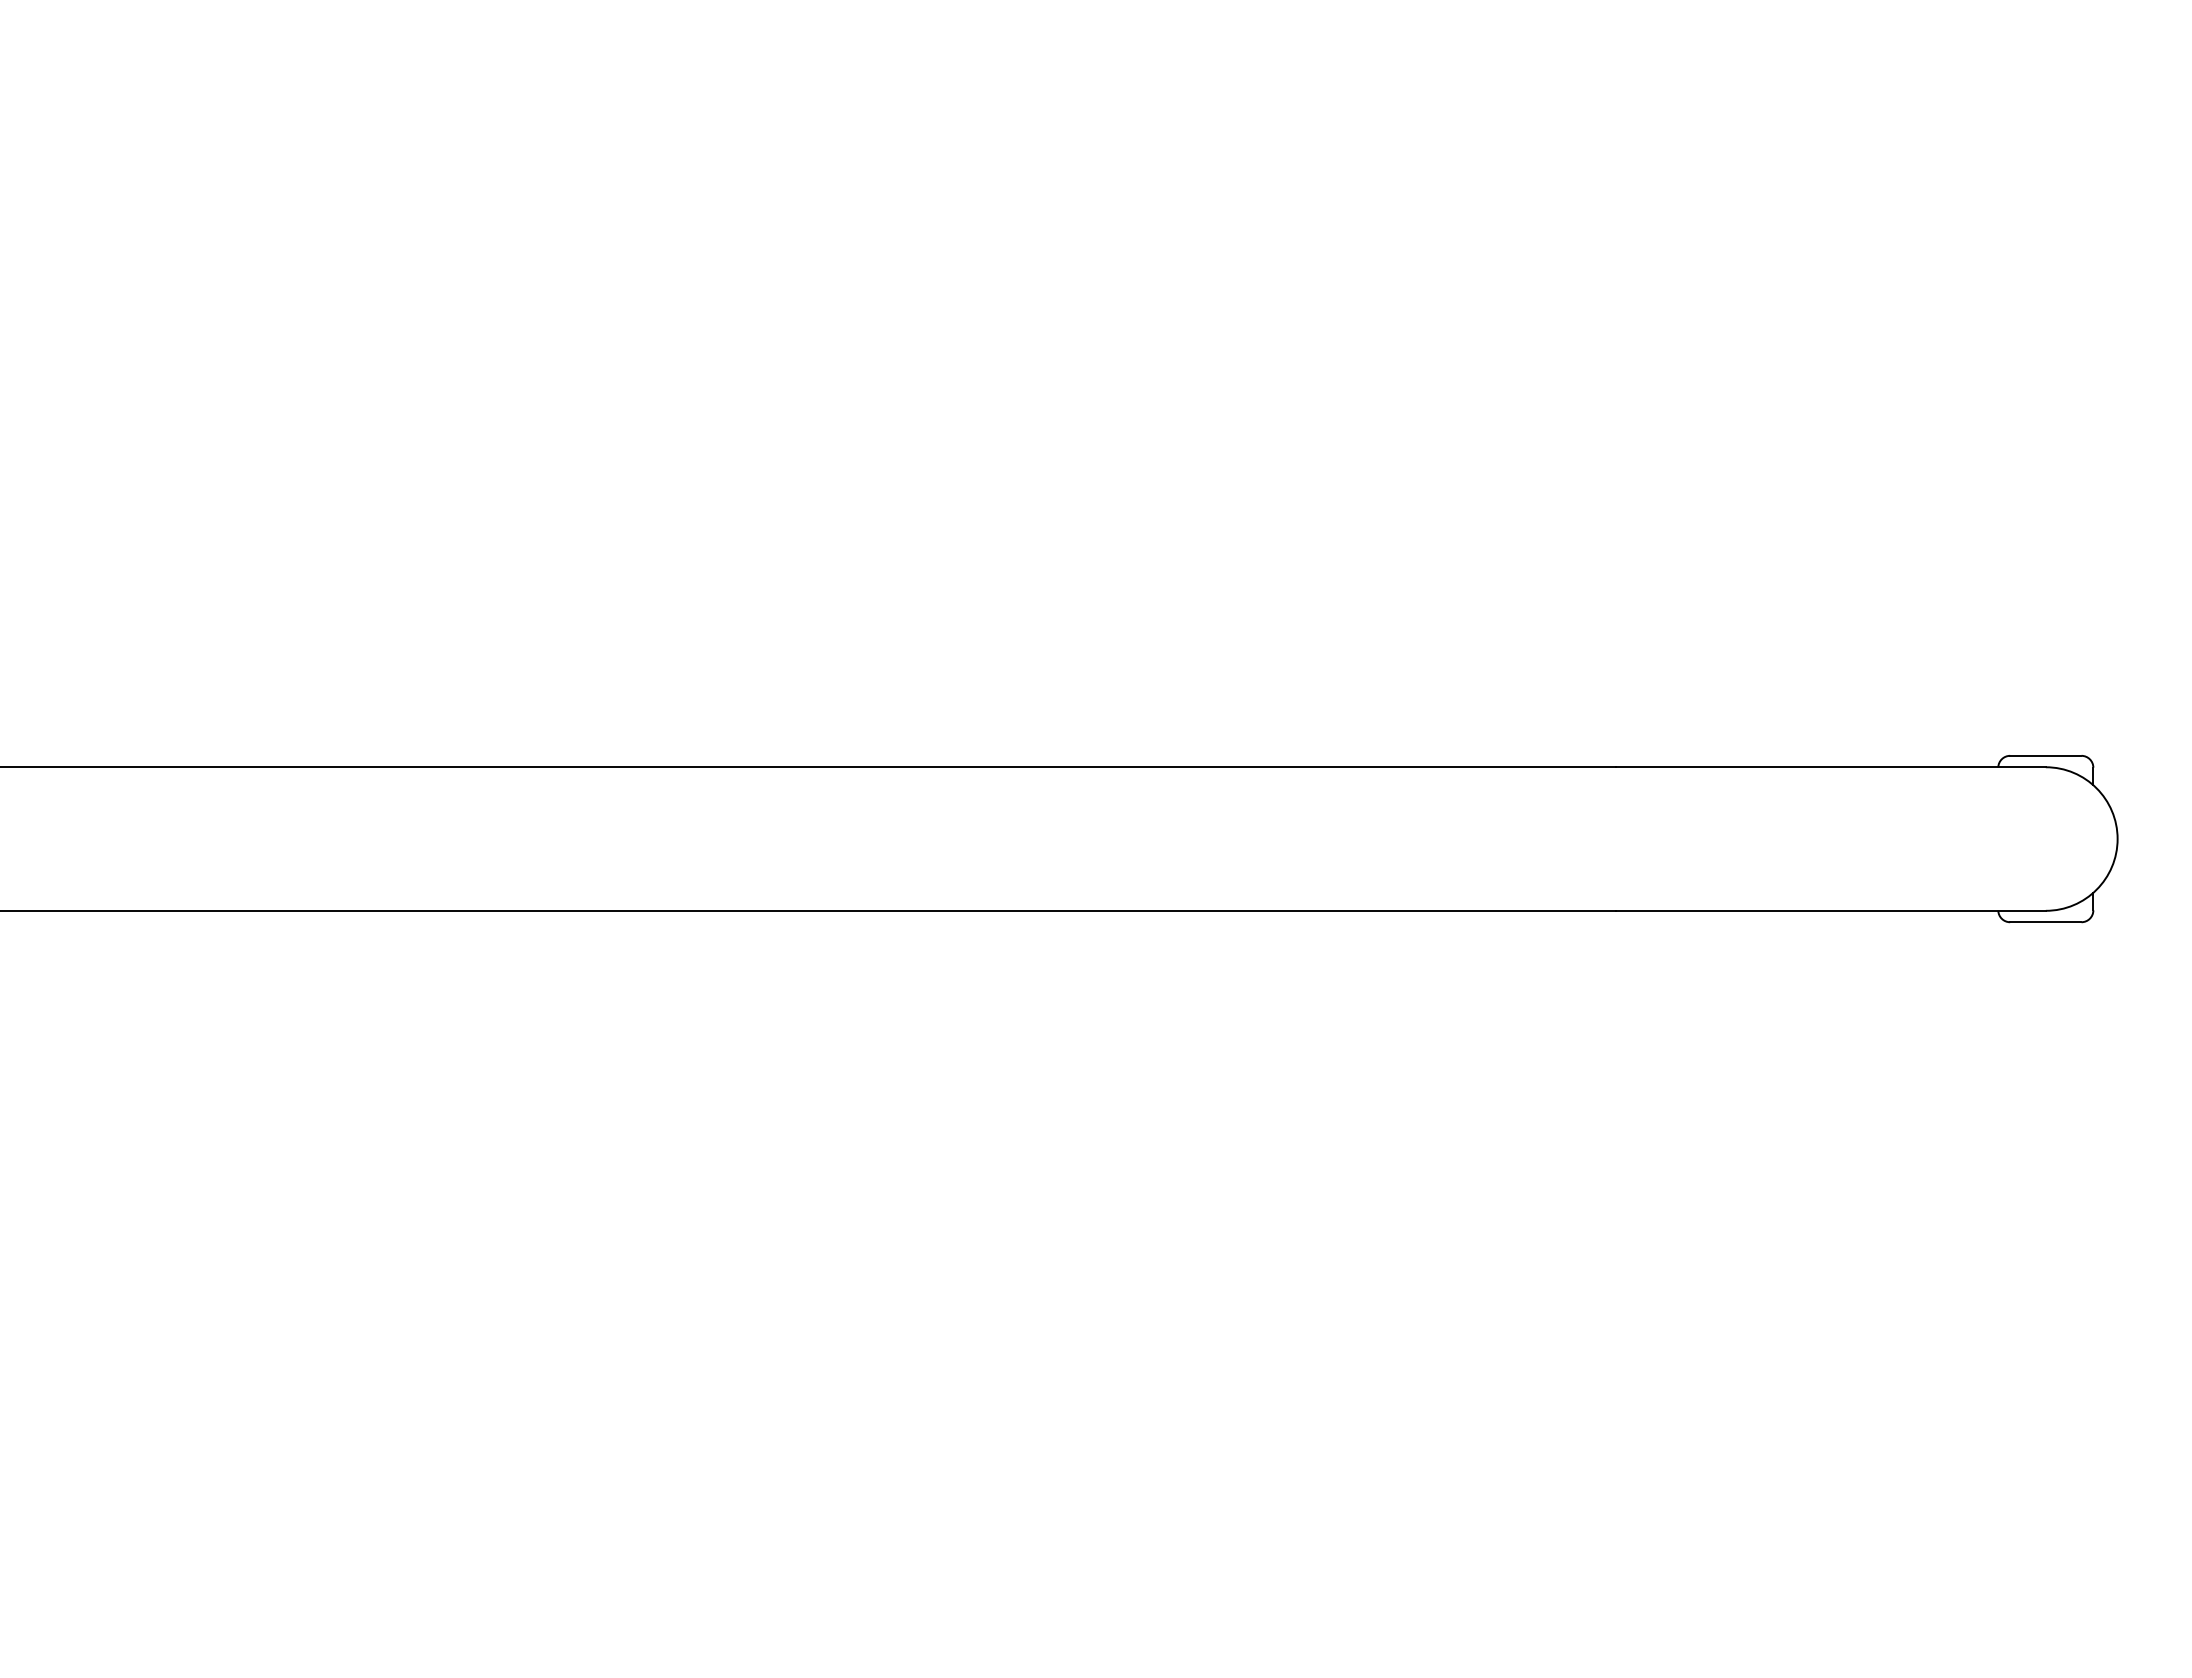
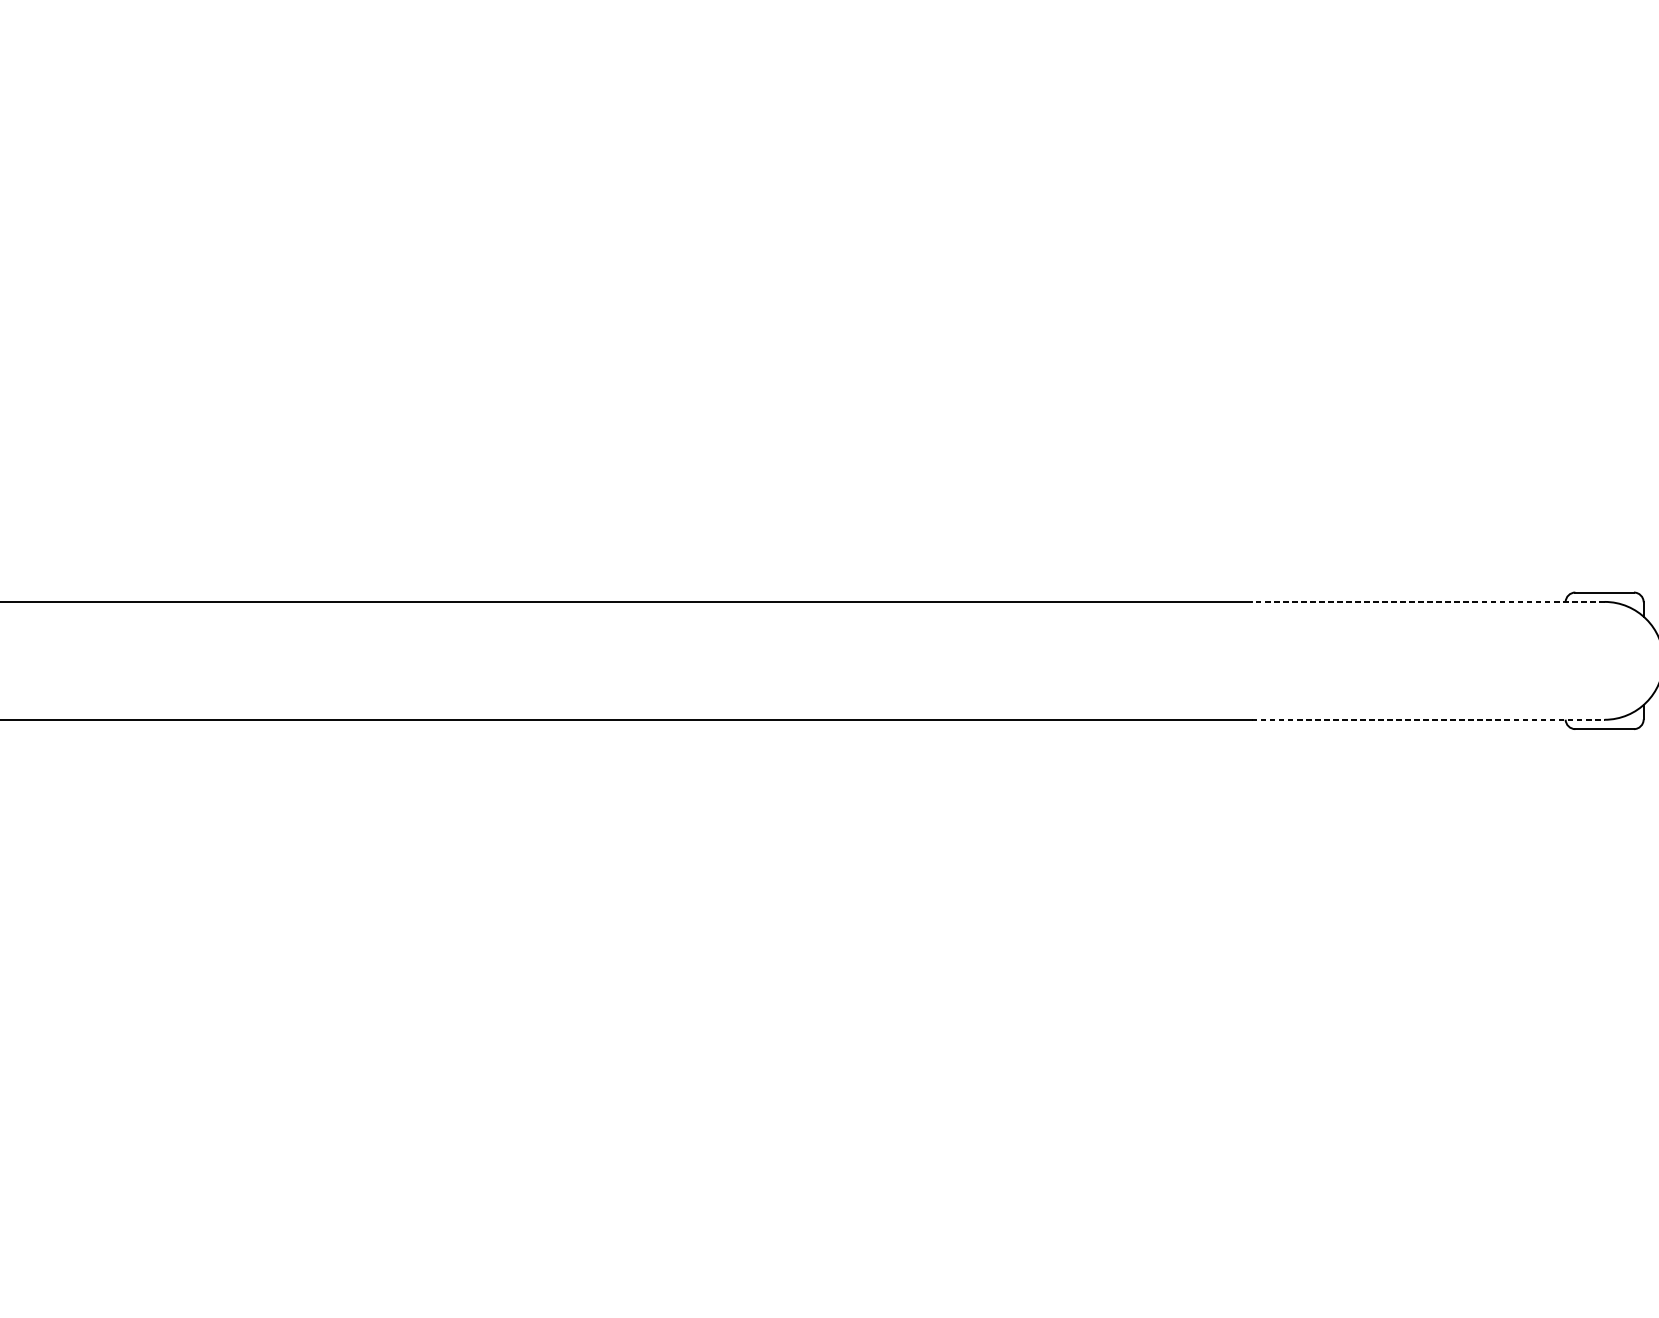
line: (1830, 767) -> (1427, 602), solid -> dashed
line: (1831, 910) -> (1428, 719), solid -> dashed

